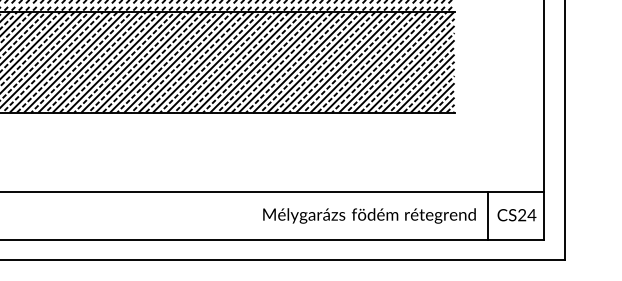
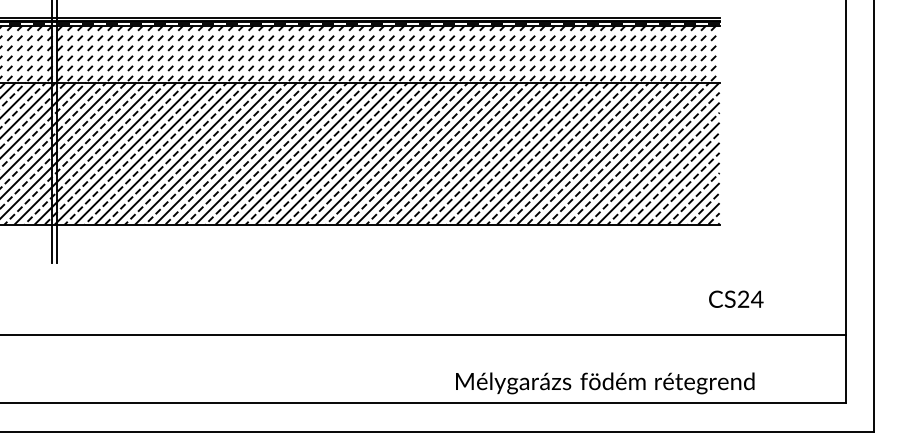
text: (517, 214) -> (736, 298), moved
text: (369, 216) -> (605, 383), moved
line: (488, 216) -> (767, 369), removed

